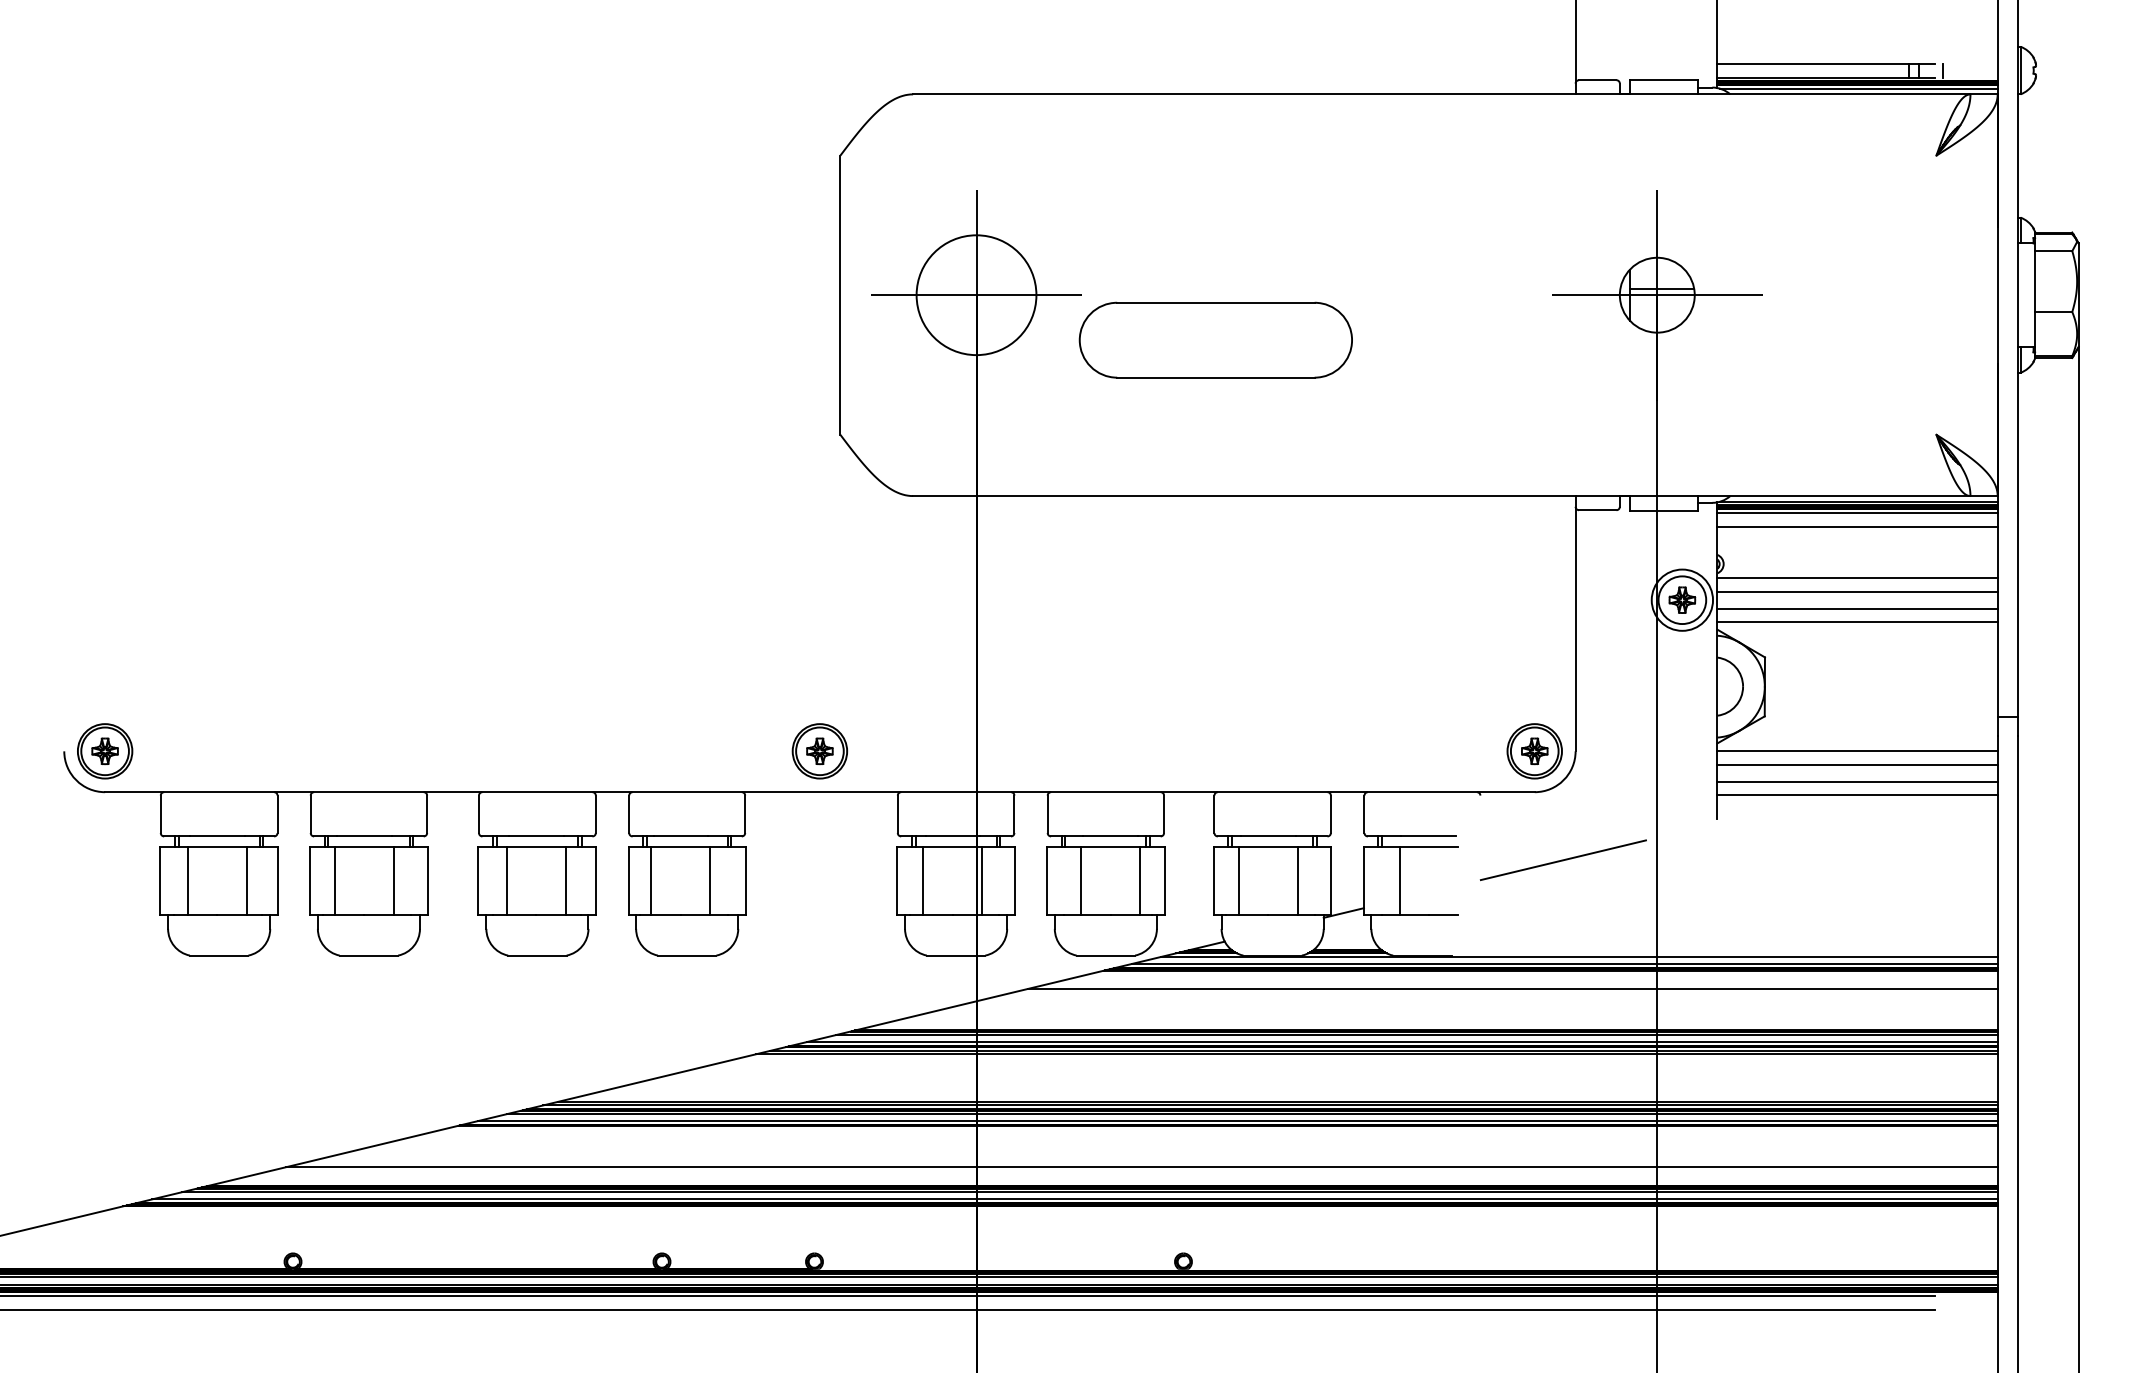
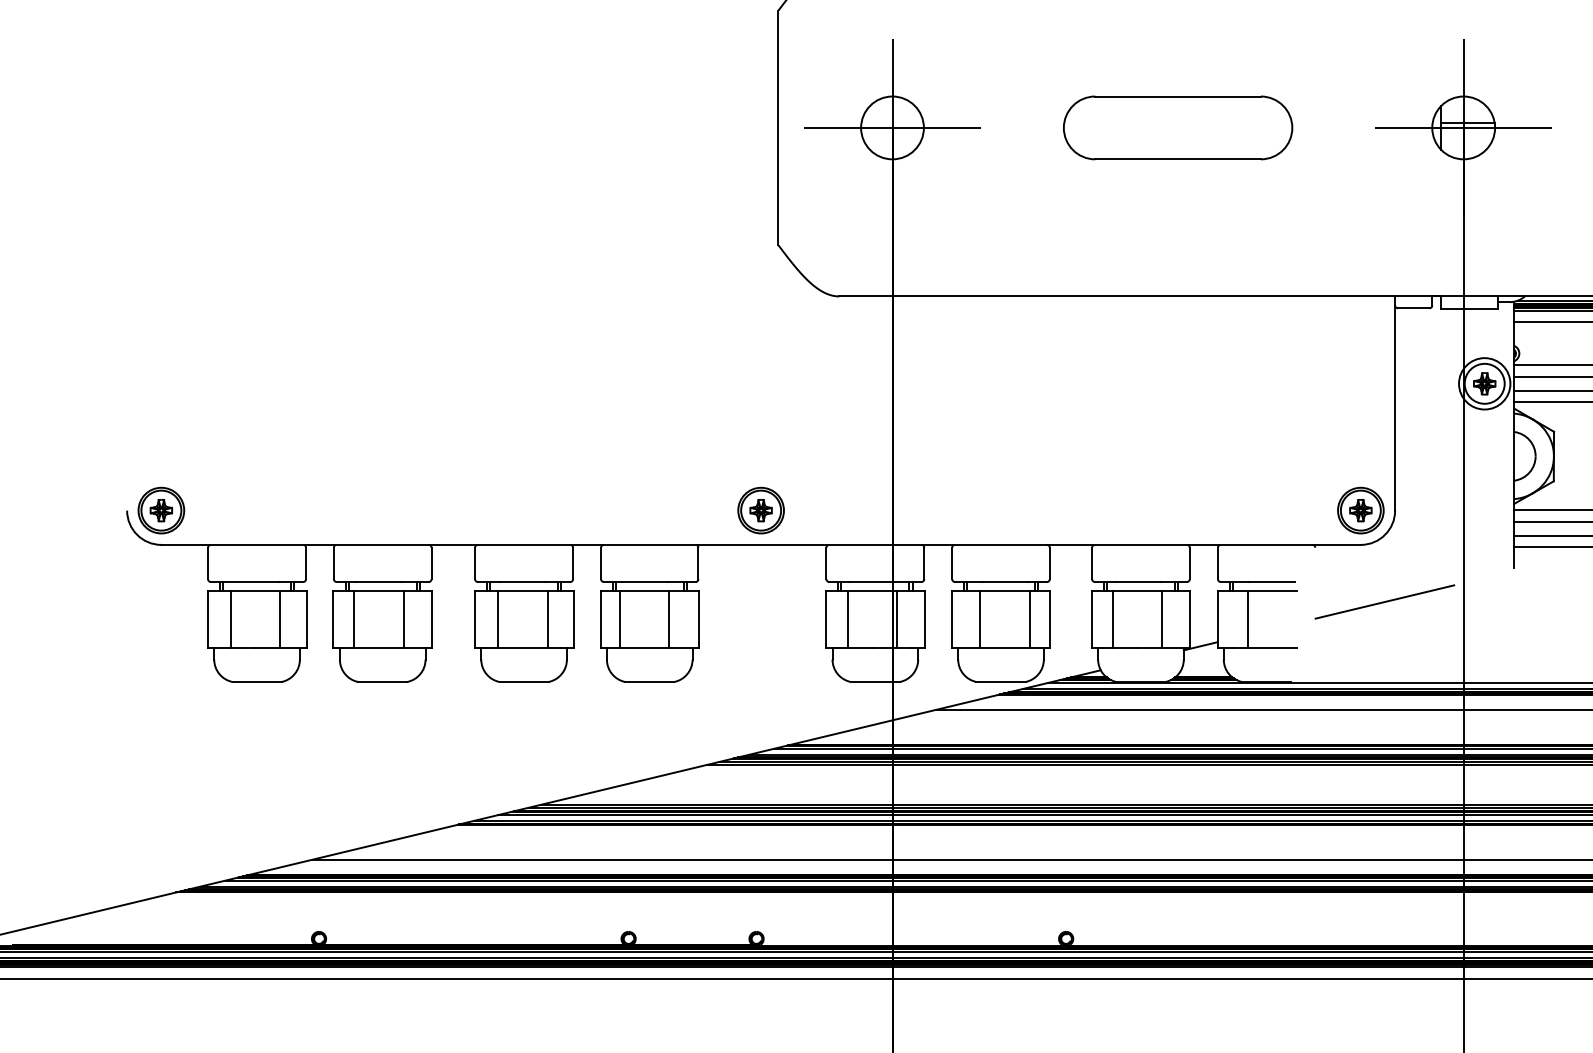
circle: (976, 294) -> (892, 127), size x0.62
part: (1215, 339) -> (1177, 127), moved

